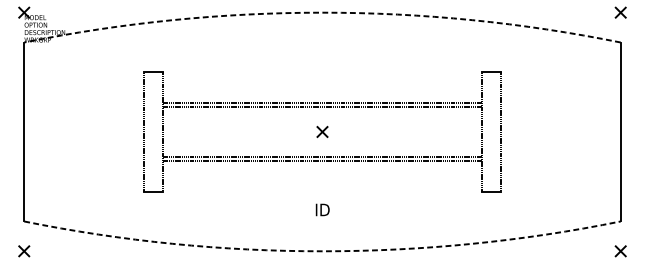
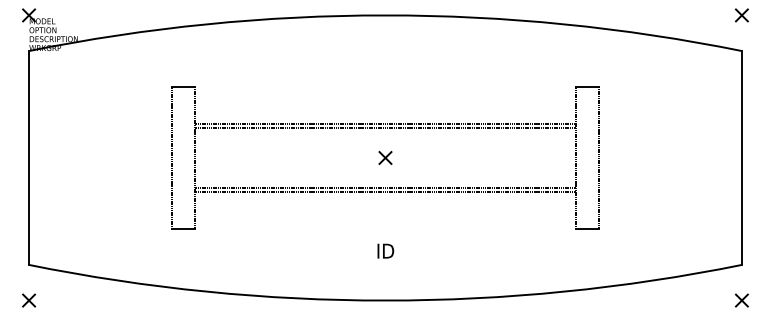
arc: (322, 12) -> (385, 15), dashed -> solid
arc: (322, 251) -> (385, 300), dashed -> solid

